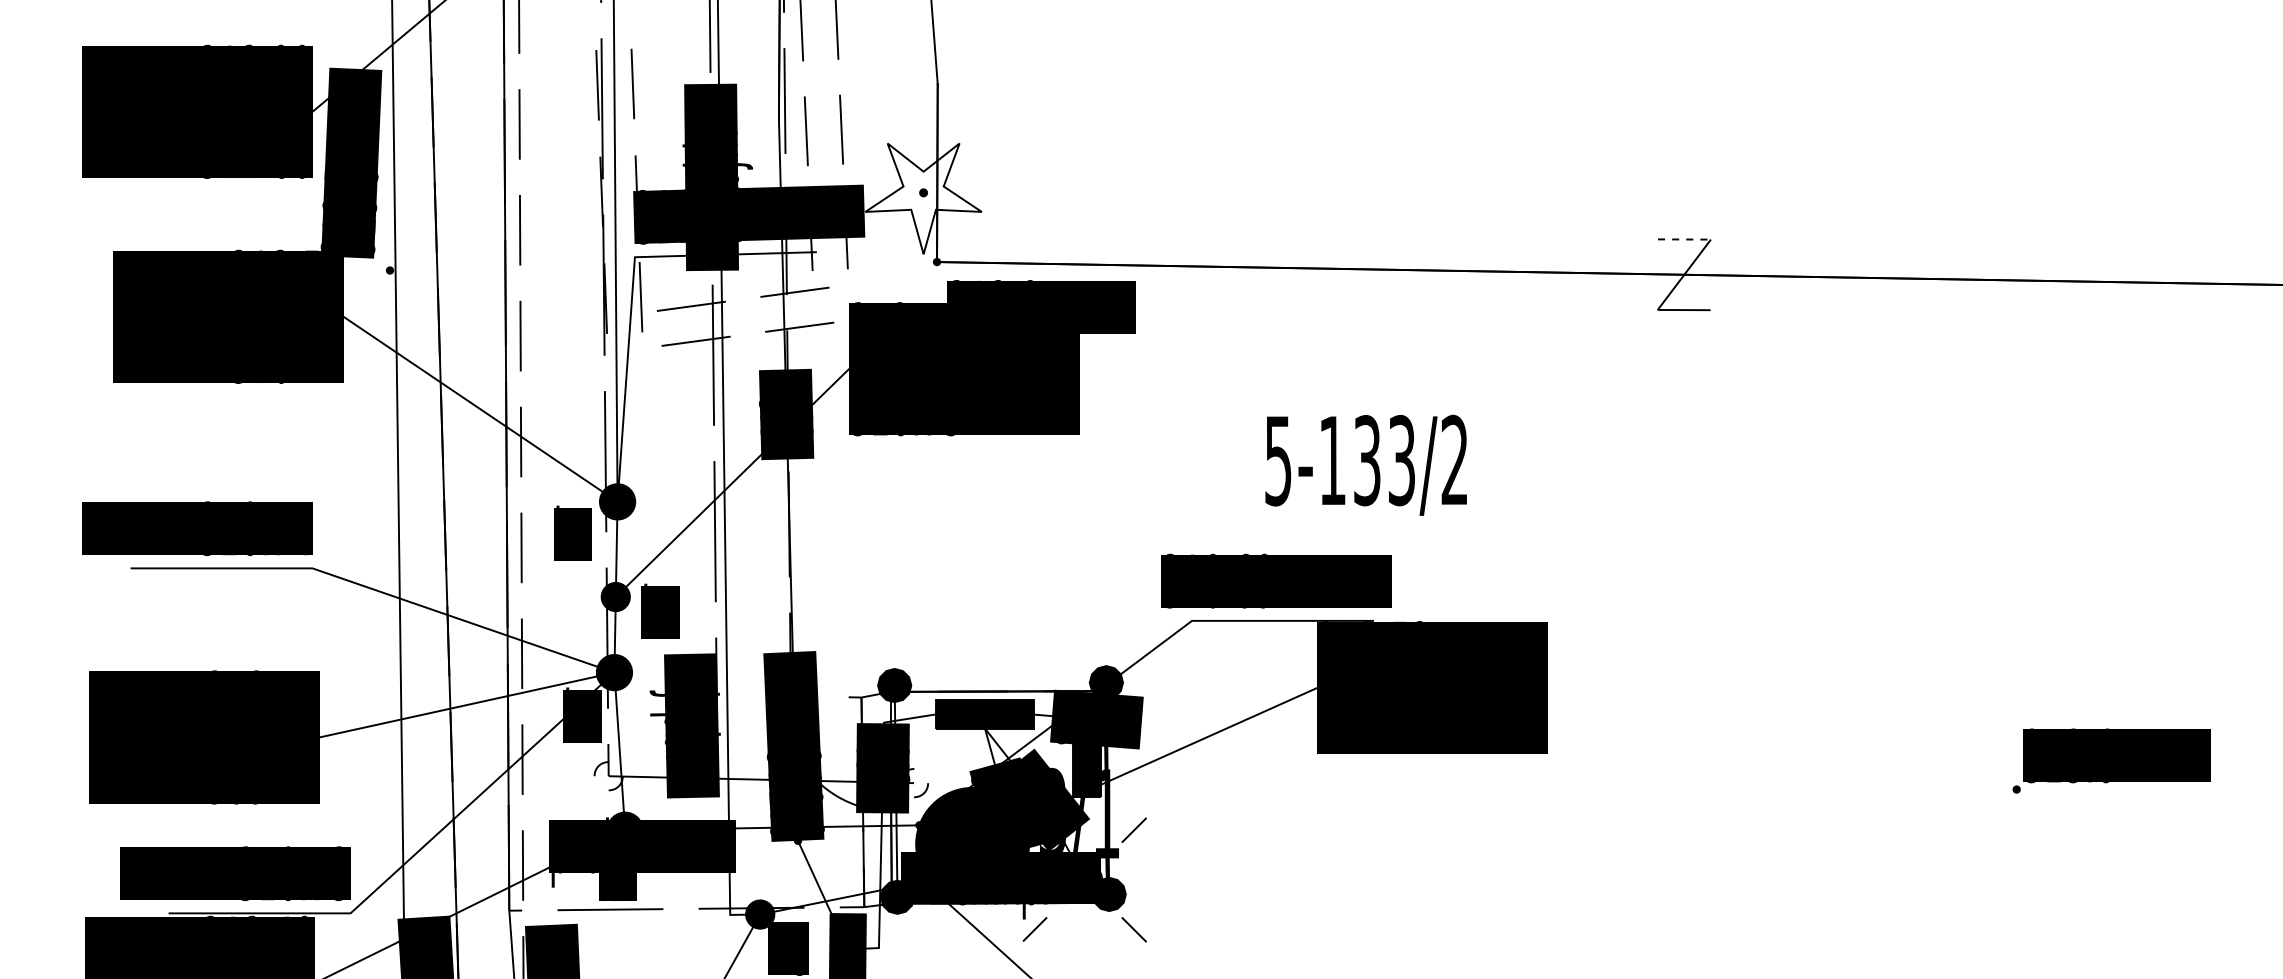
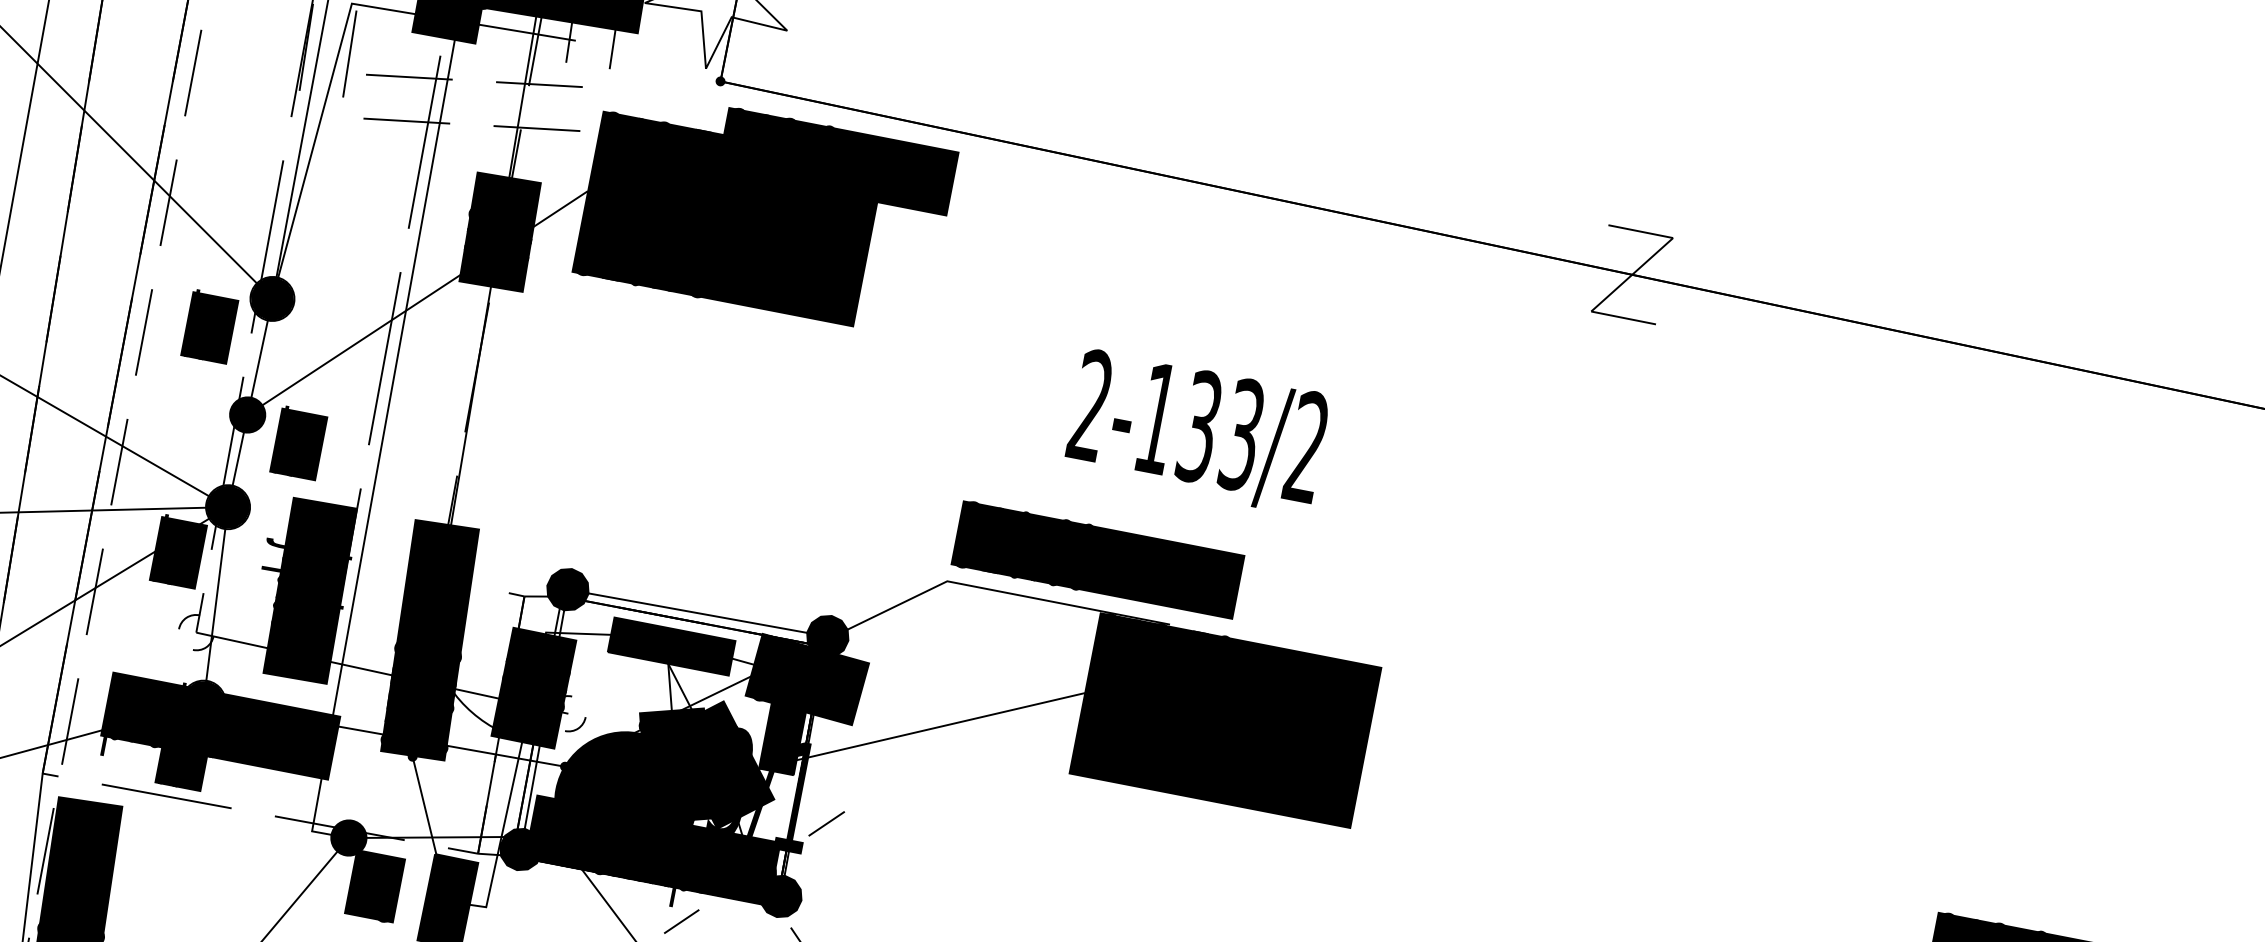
line: (1684, 239) -> (1640, 231), dashed -> solid
text: (1278, 460) -> (1091, 405), 5-133/2 -> 2-133/2
text: (1276, 580) -> (1098, 559), moved
line: (1000, 683) -> (697, 612), added

